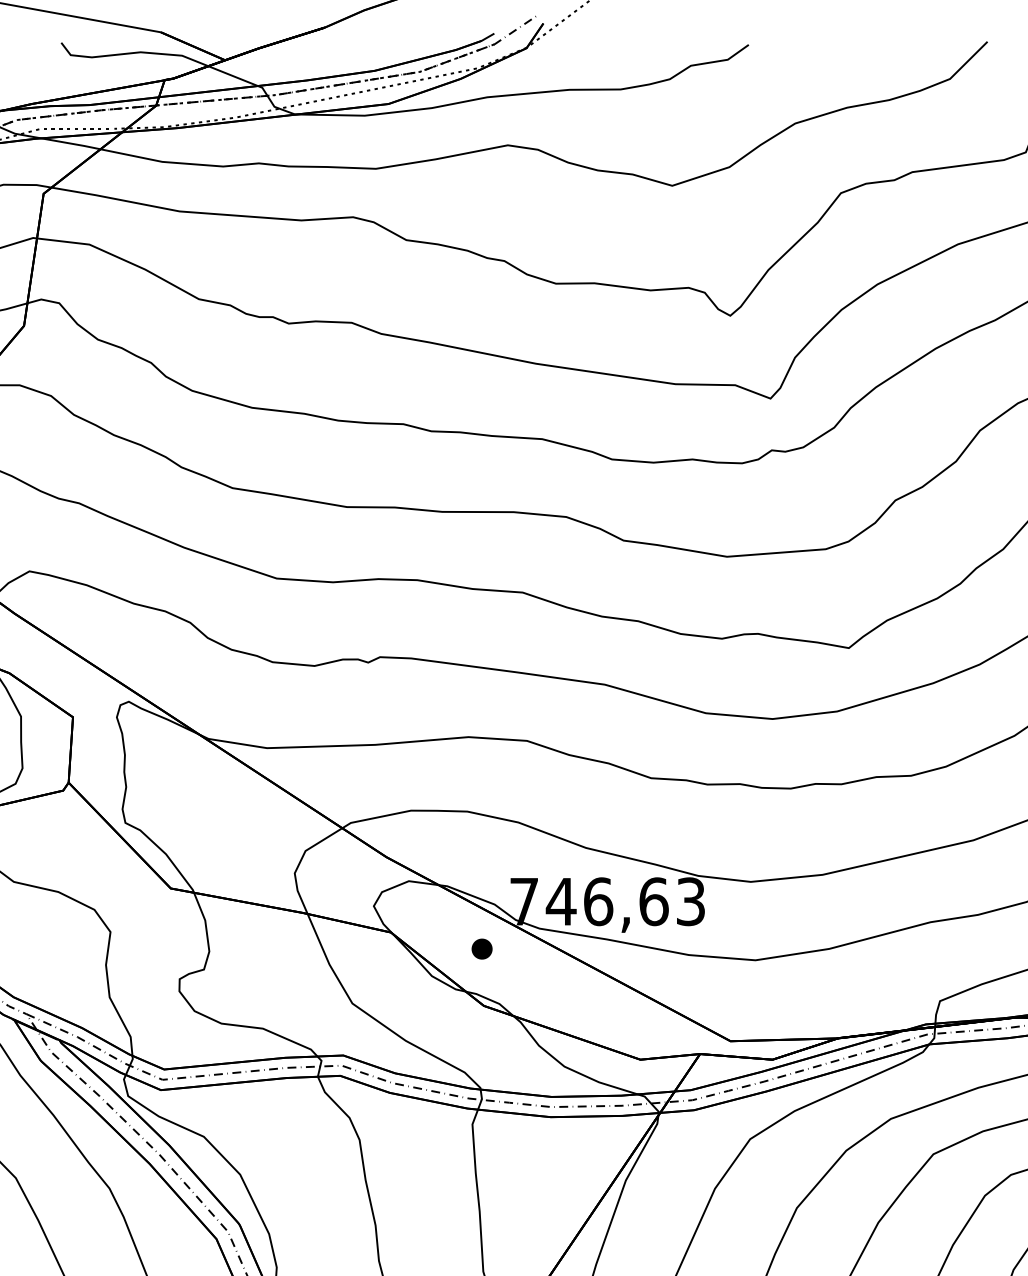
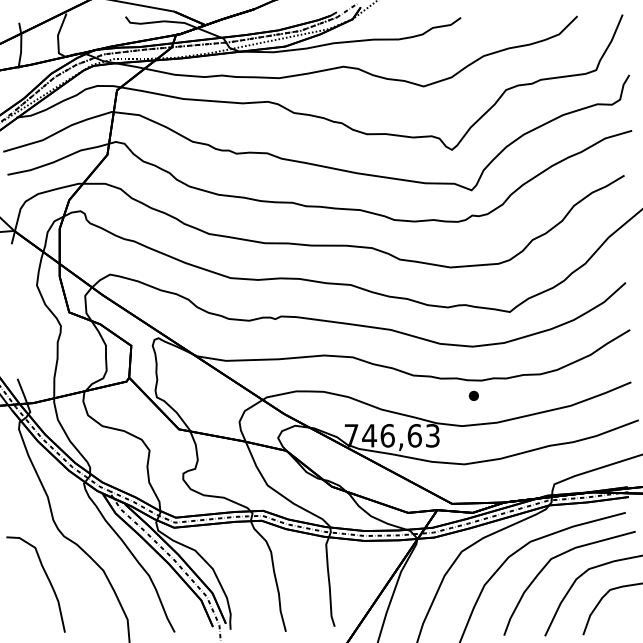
part: (481, 948) -> (473, 395), moved

